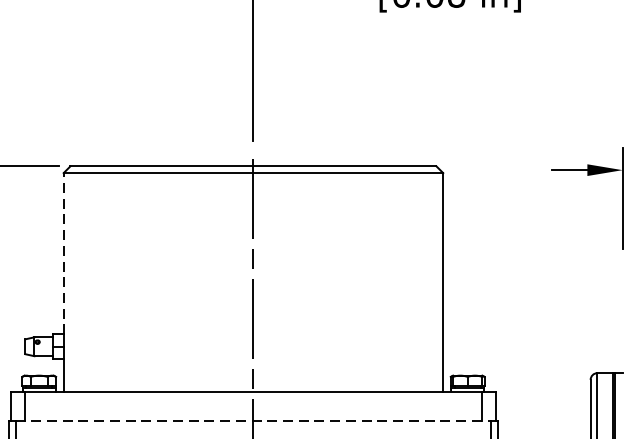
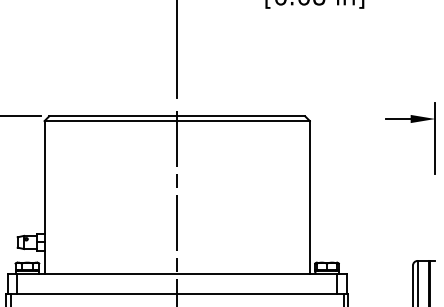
line: (63, 252) -> (44, 176), dashed -> solid
line: (253, 421) -> (177, 294), dashed -> solid

